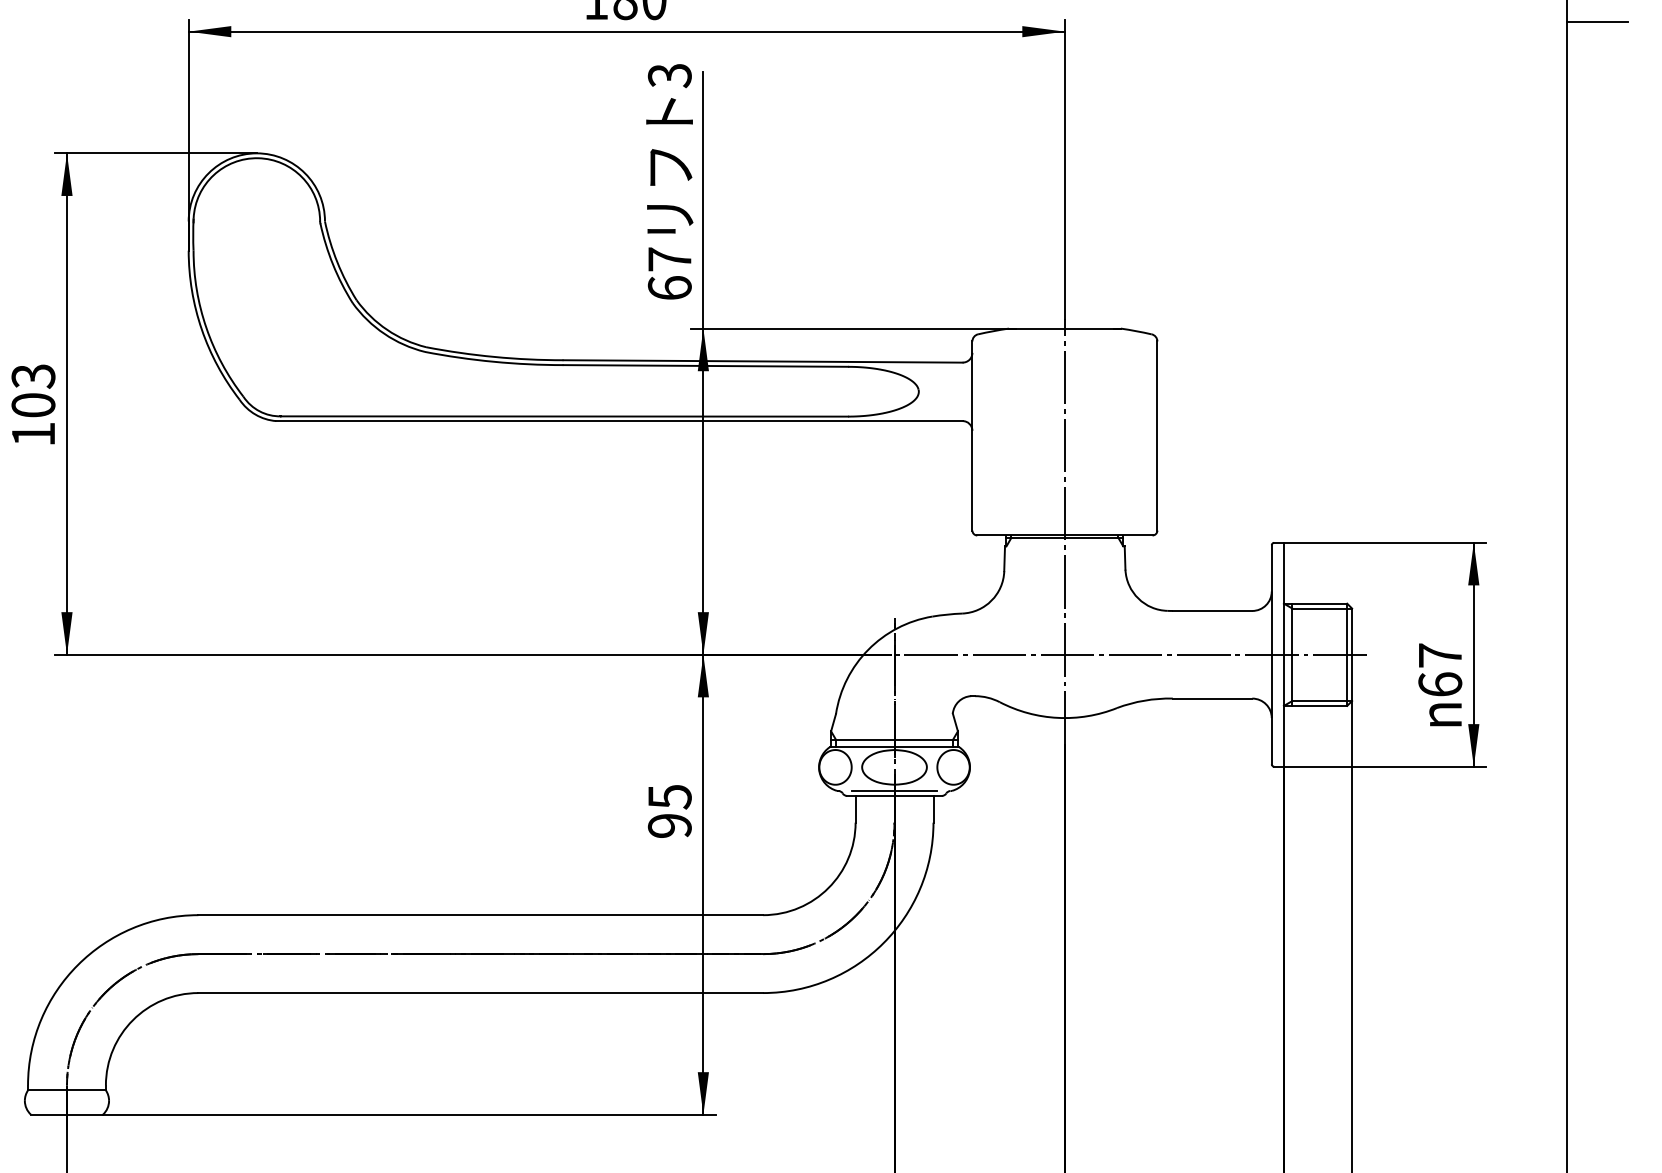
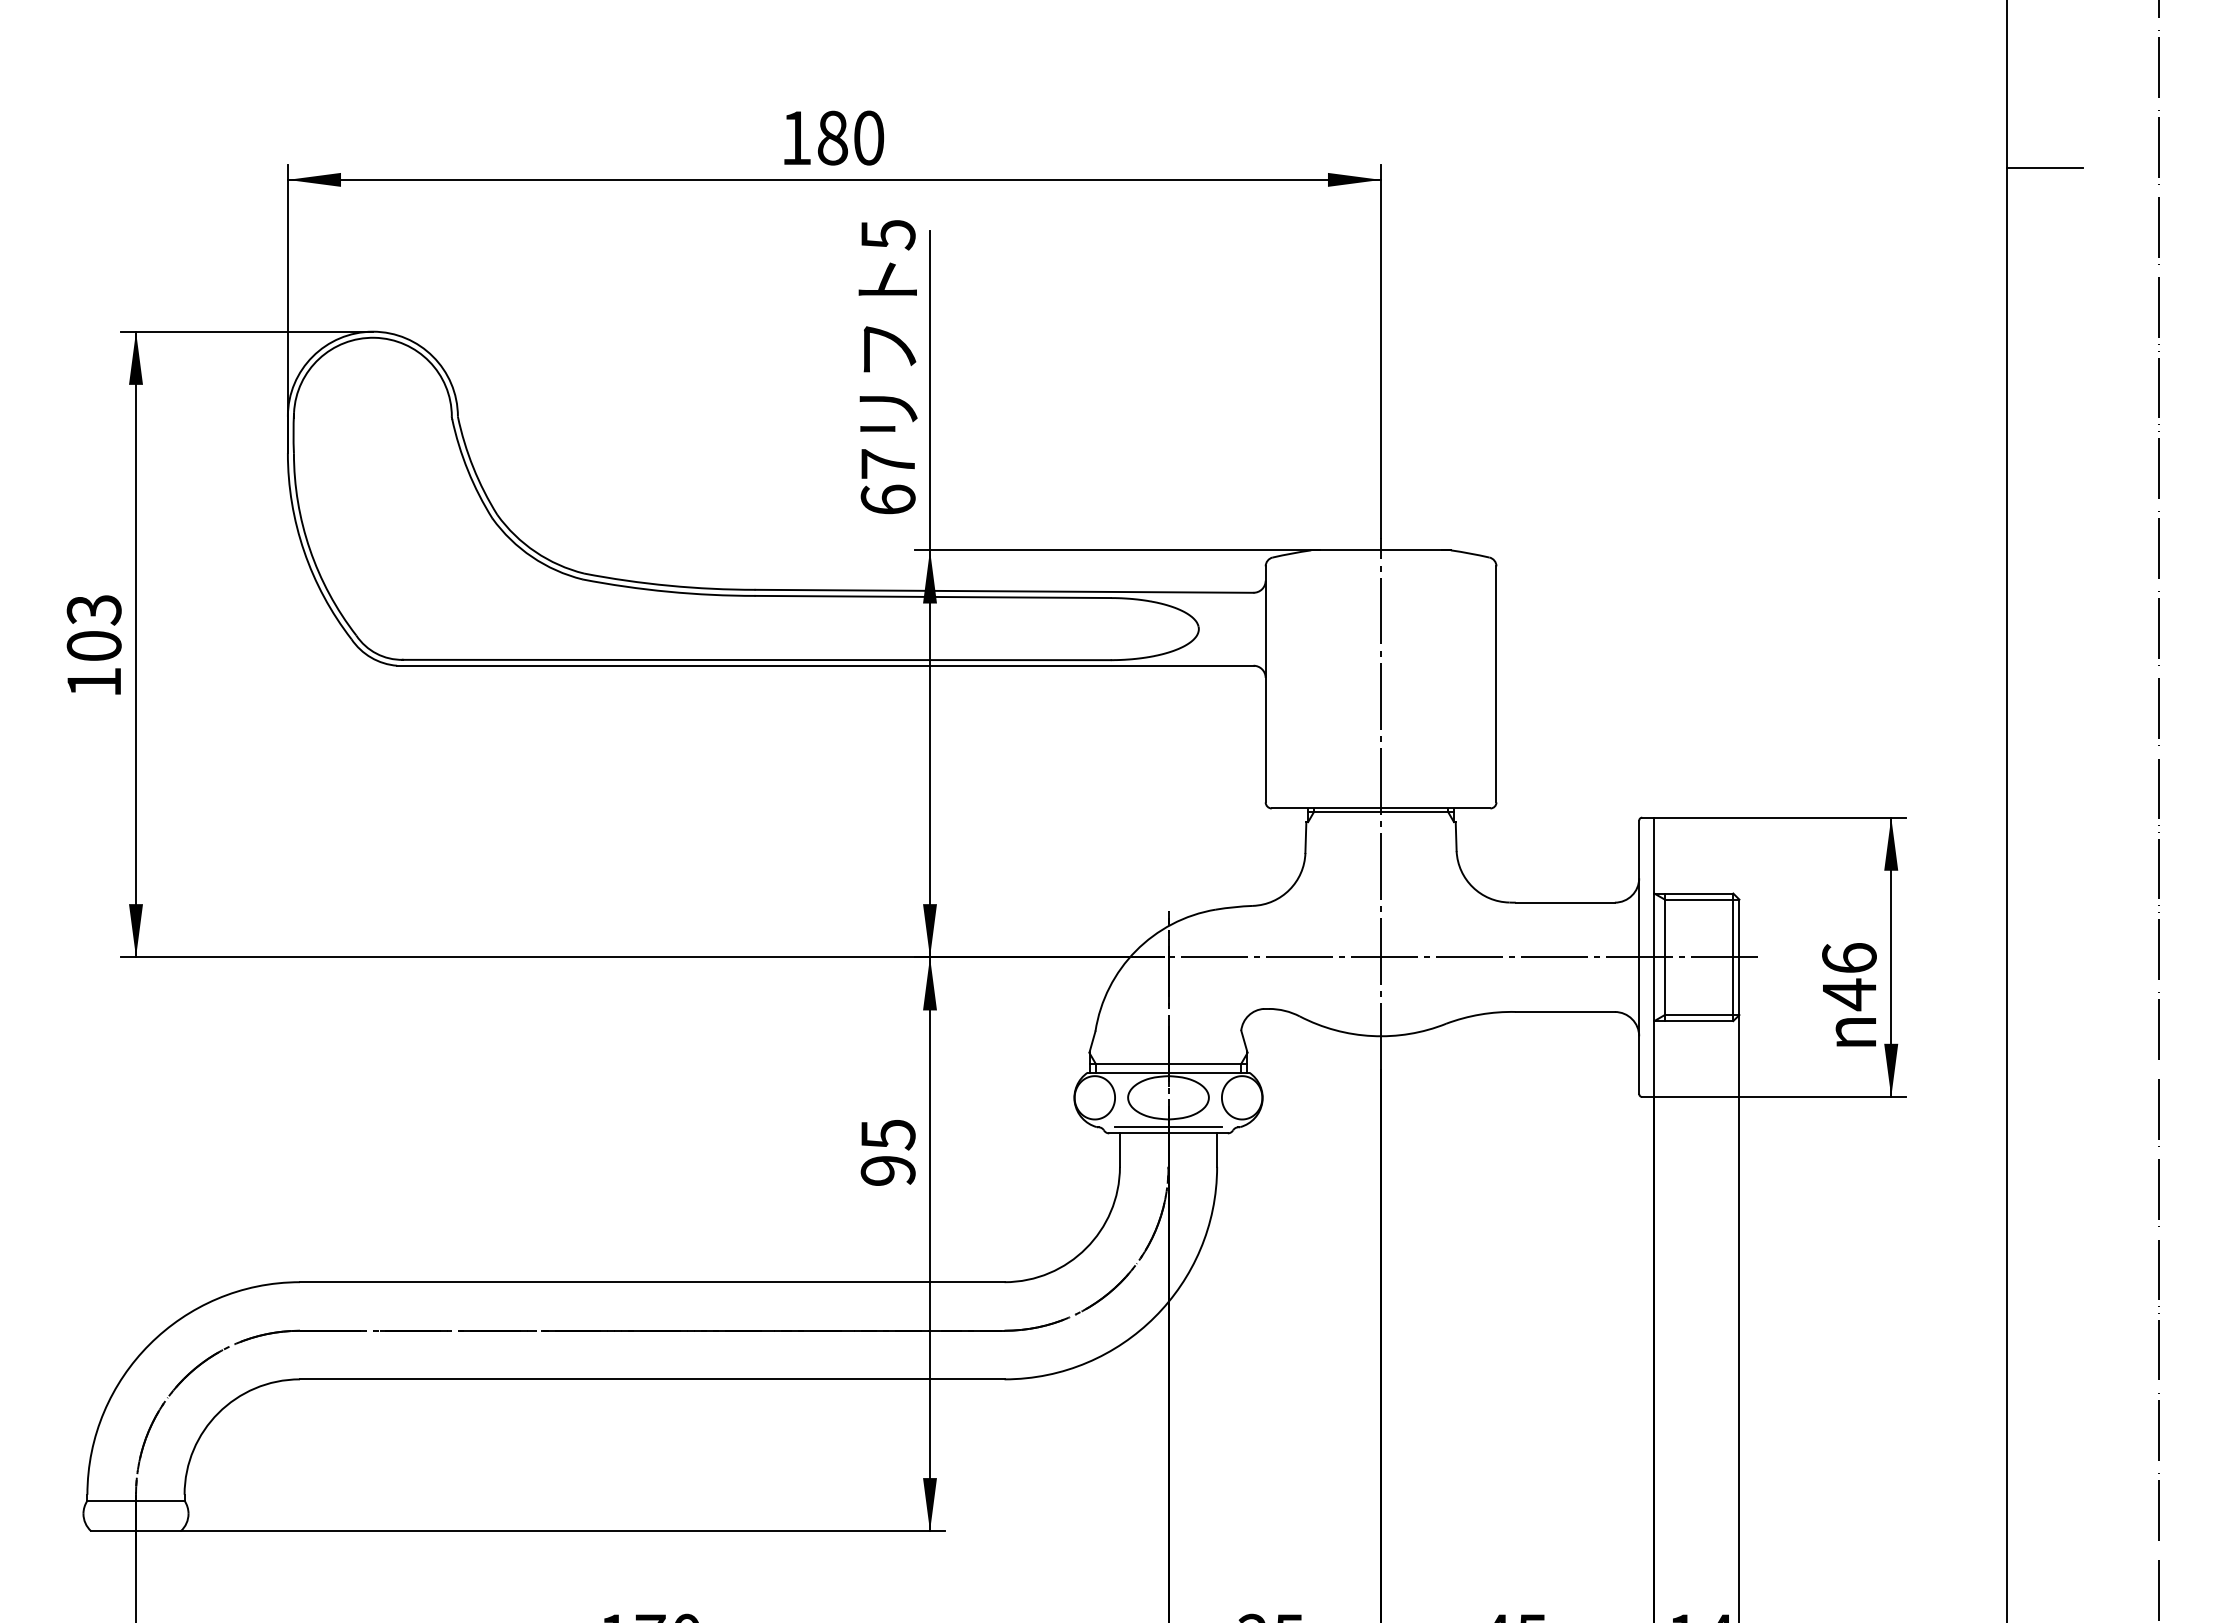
text: (669, 76) -> (887, 235), 3 -> 5
text: (1440, 670) -> (1849, 977), 67 -> 46

